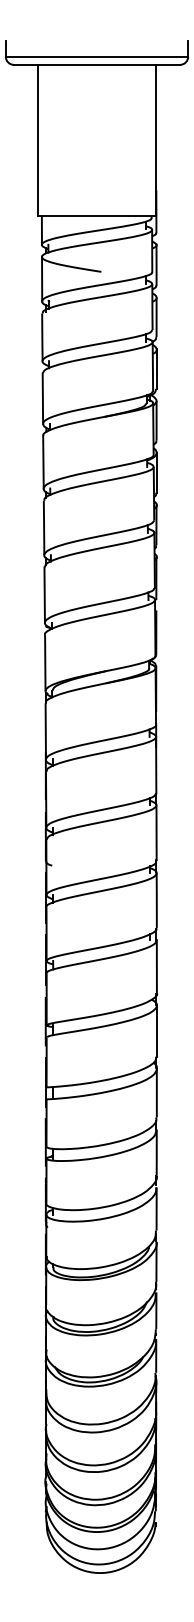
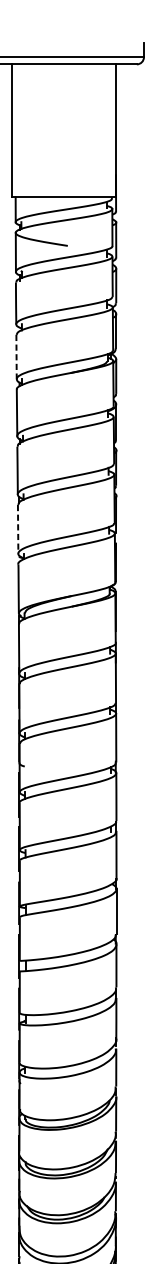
line: (42, 399) -> (16, 357), solid -> dashed
line: (44, 595) -> (17, 529), solid -> dashed

